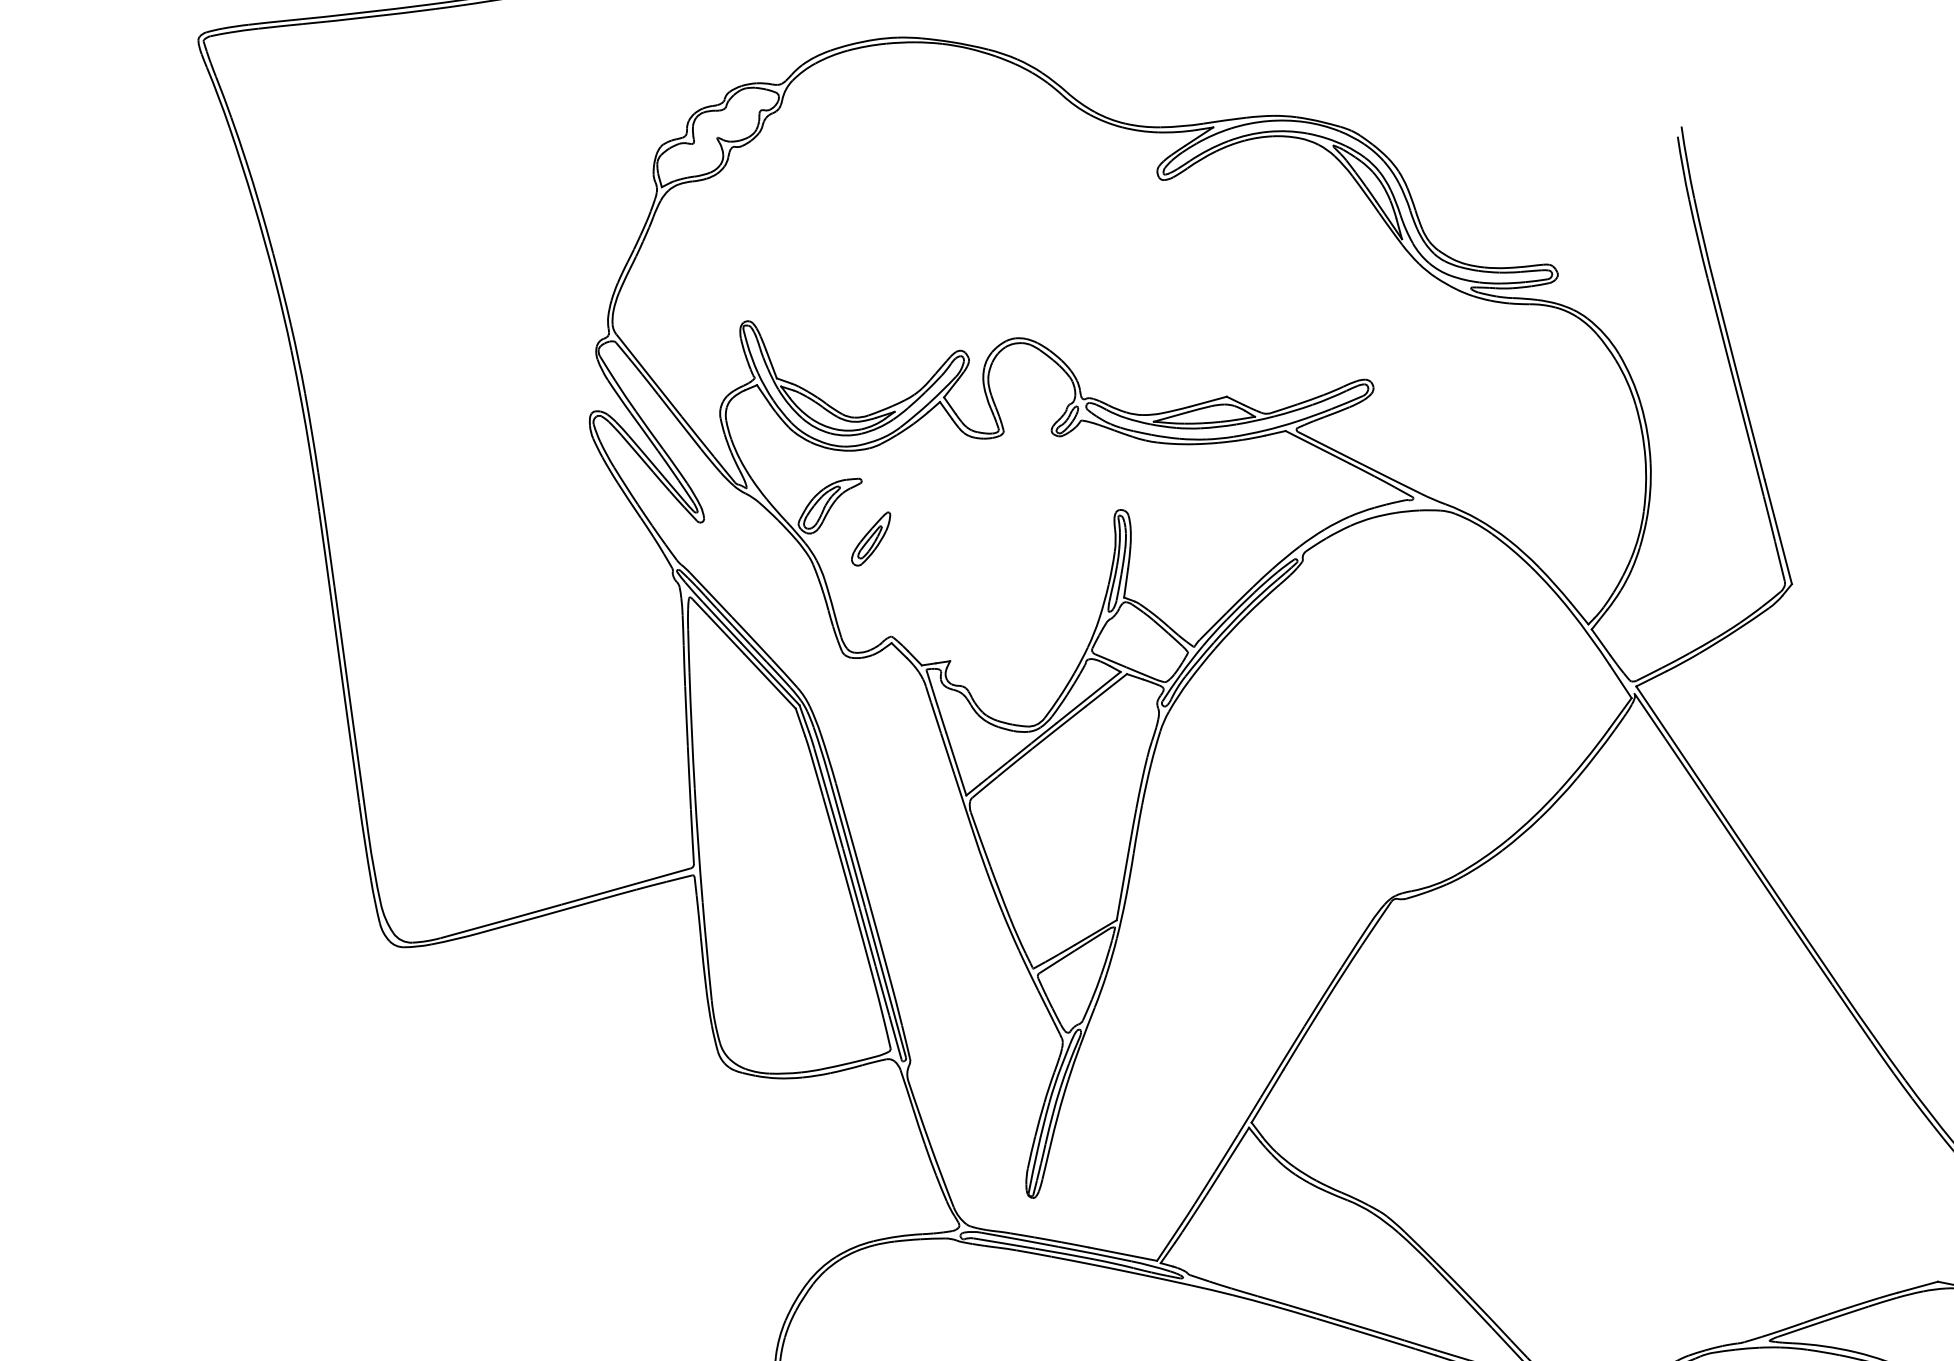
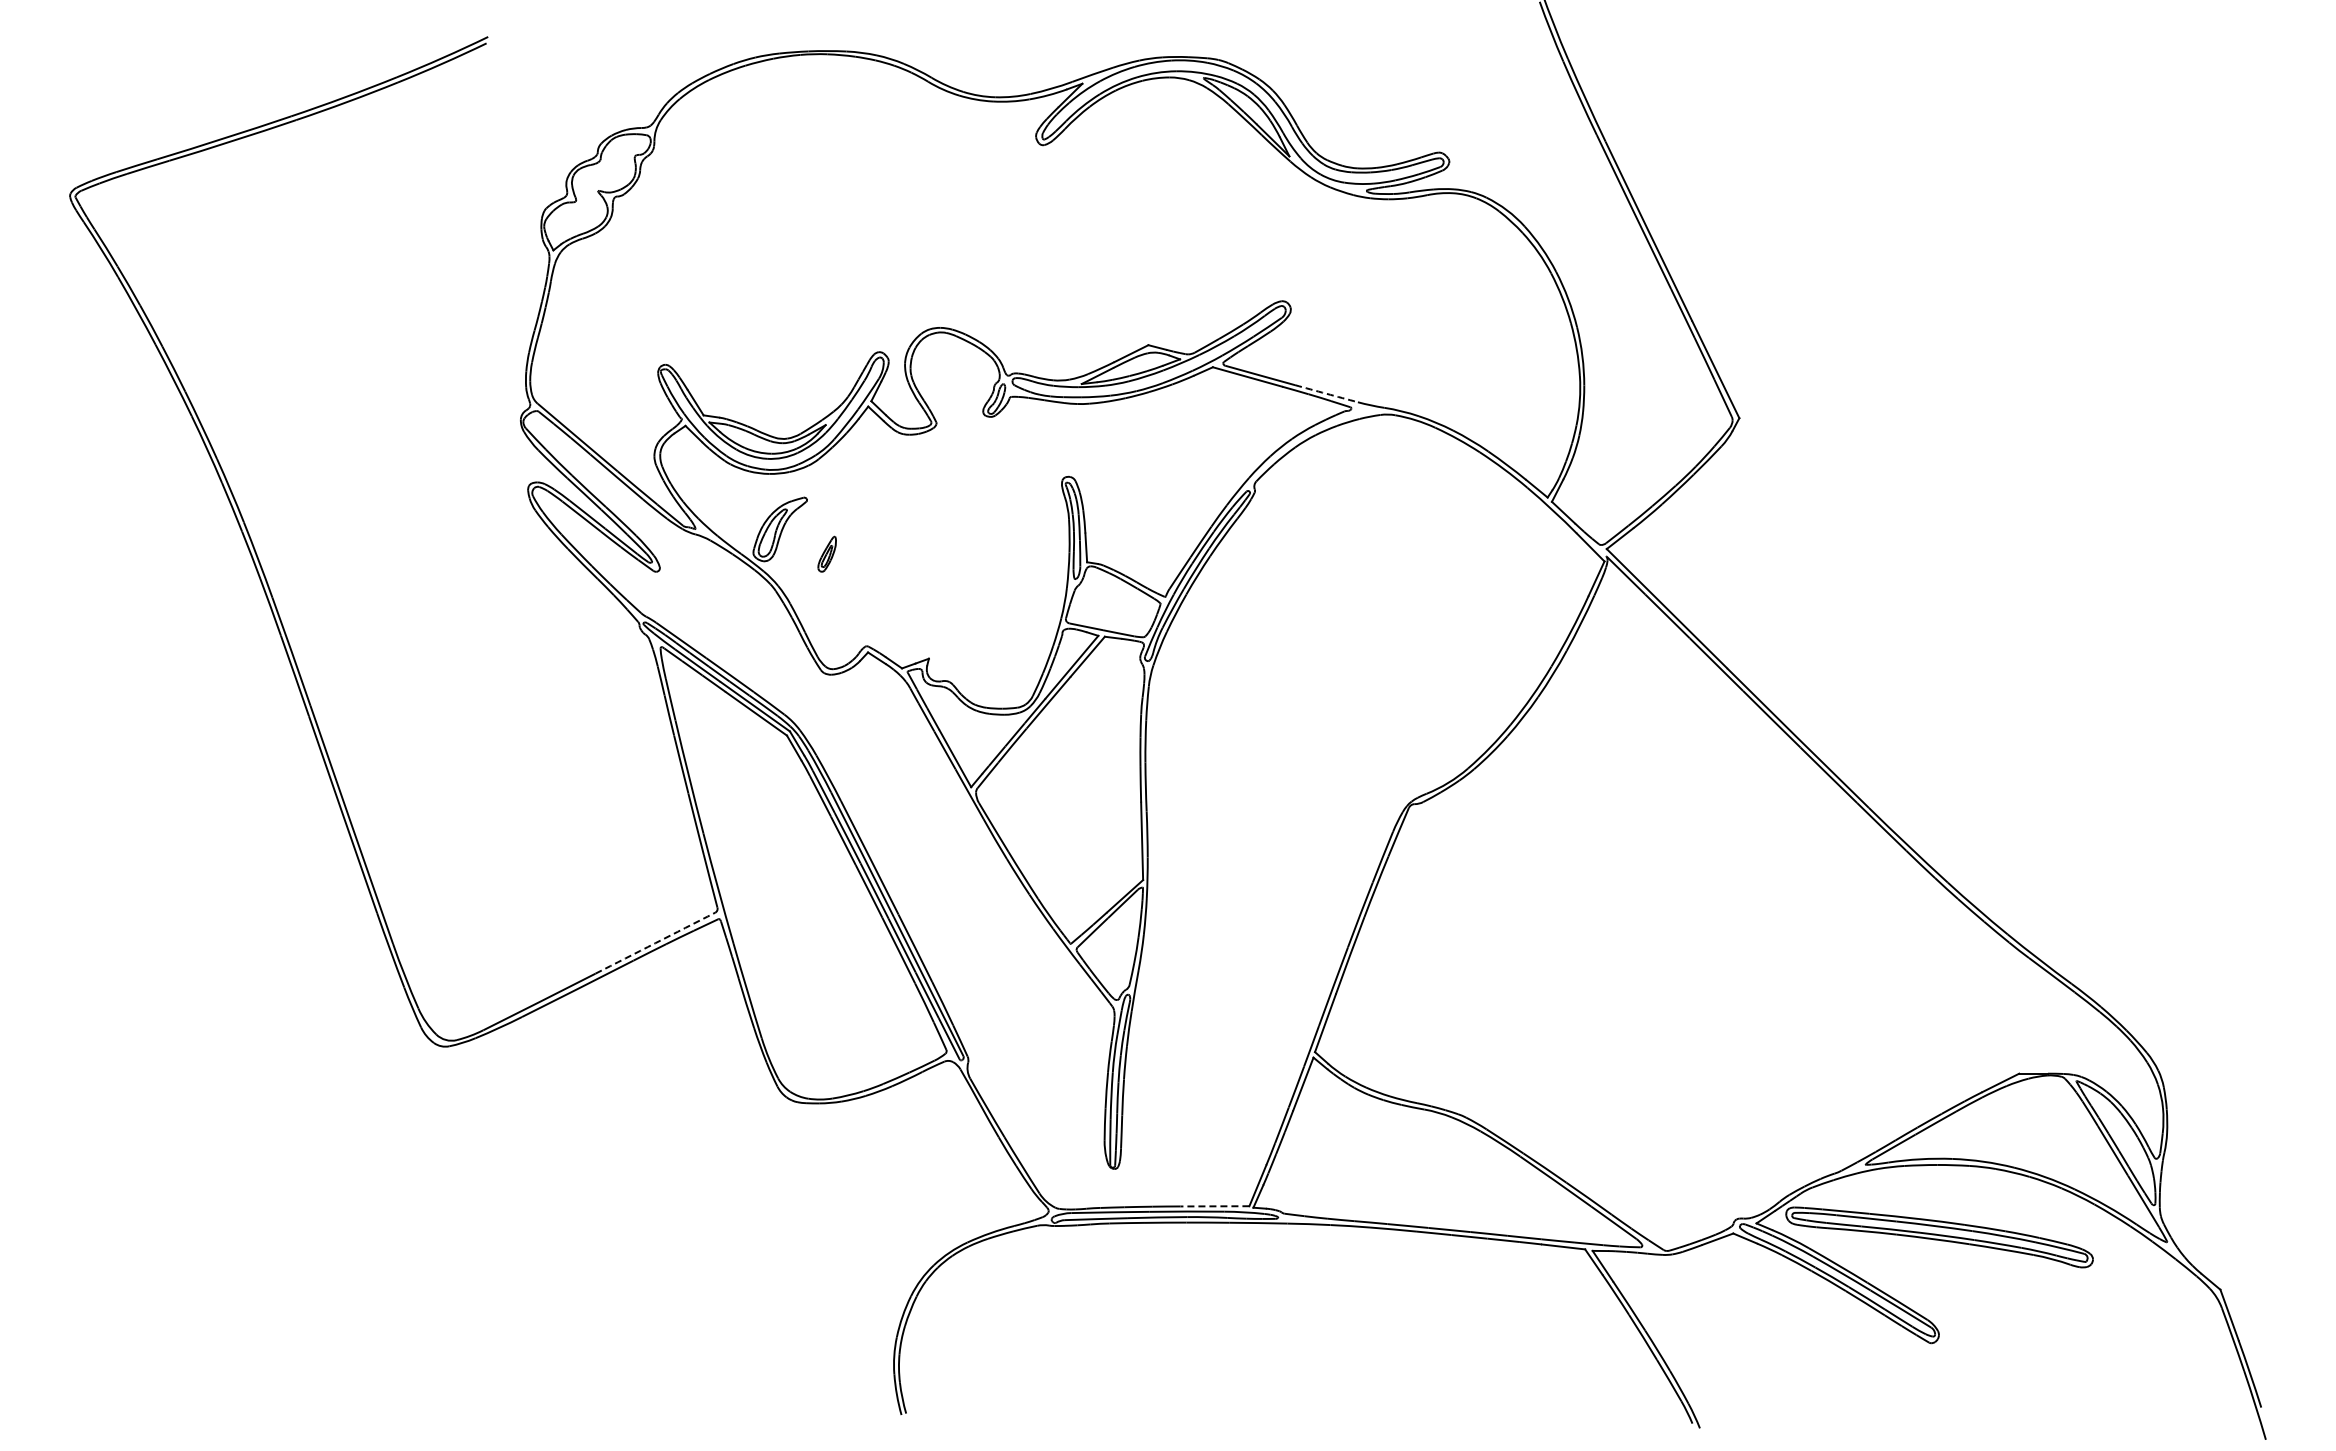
arc: (1391, 478) -> (1326, 393), solid -> dashed
part: (870, 538) -> (826, 554), size x0.6
arc: (626, 886) -> (655, 943), solid -> dashed
line: (1122, 1254) -> (1214, 1206), solid -> dashed

